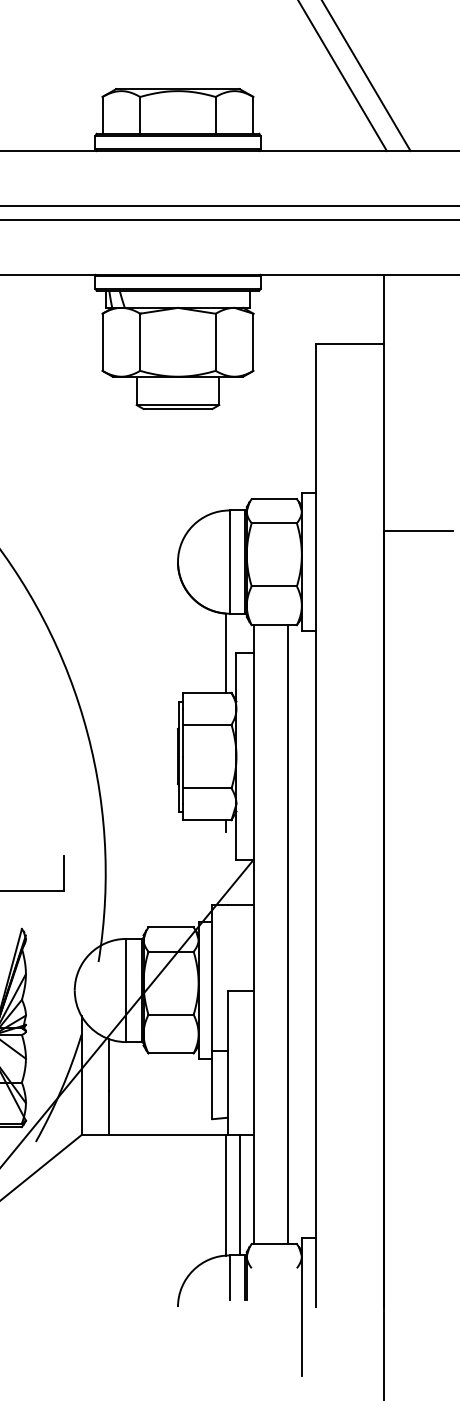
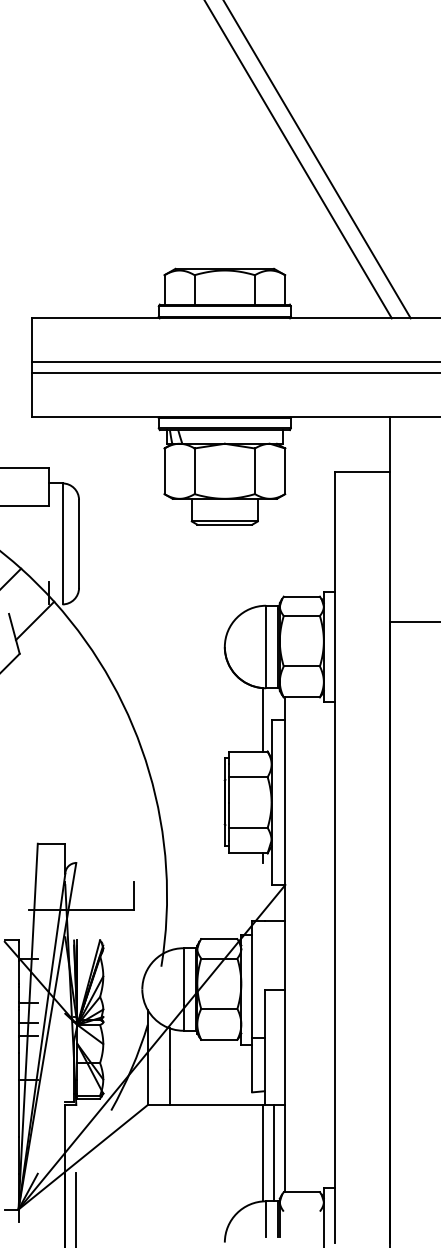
line: (287, 934) -> (312, 944), removed

